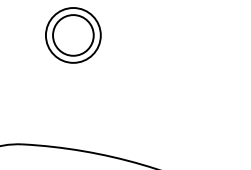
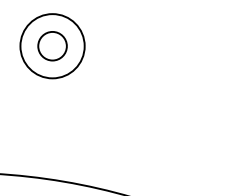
circle: (73, 35) -> (52, 46), size x0.6

